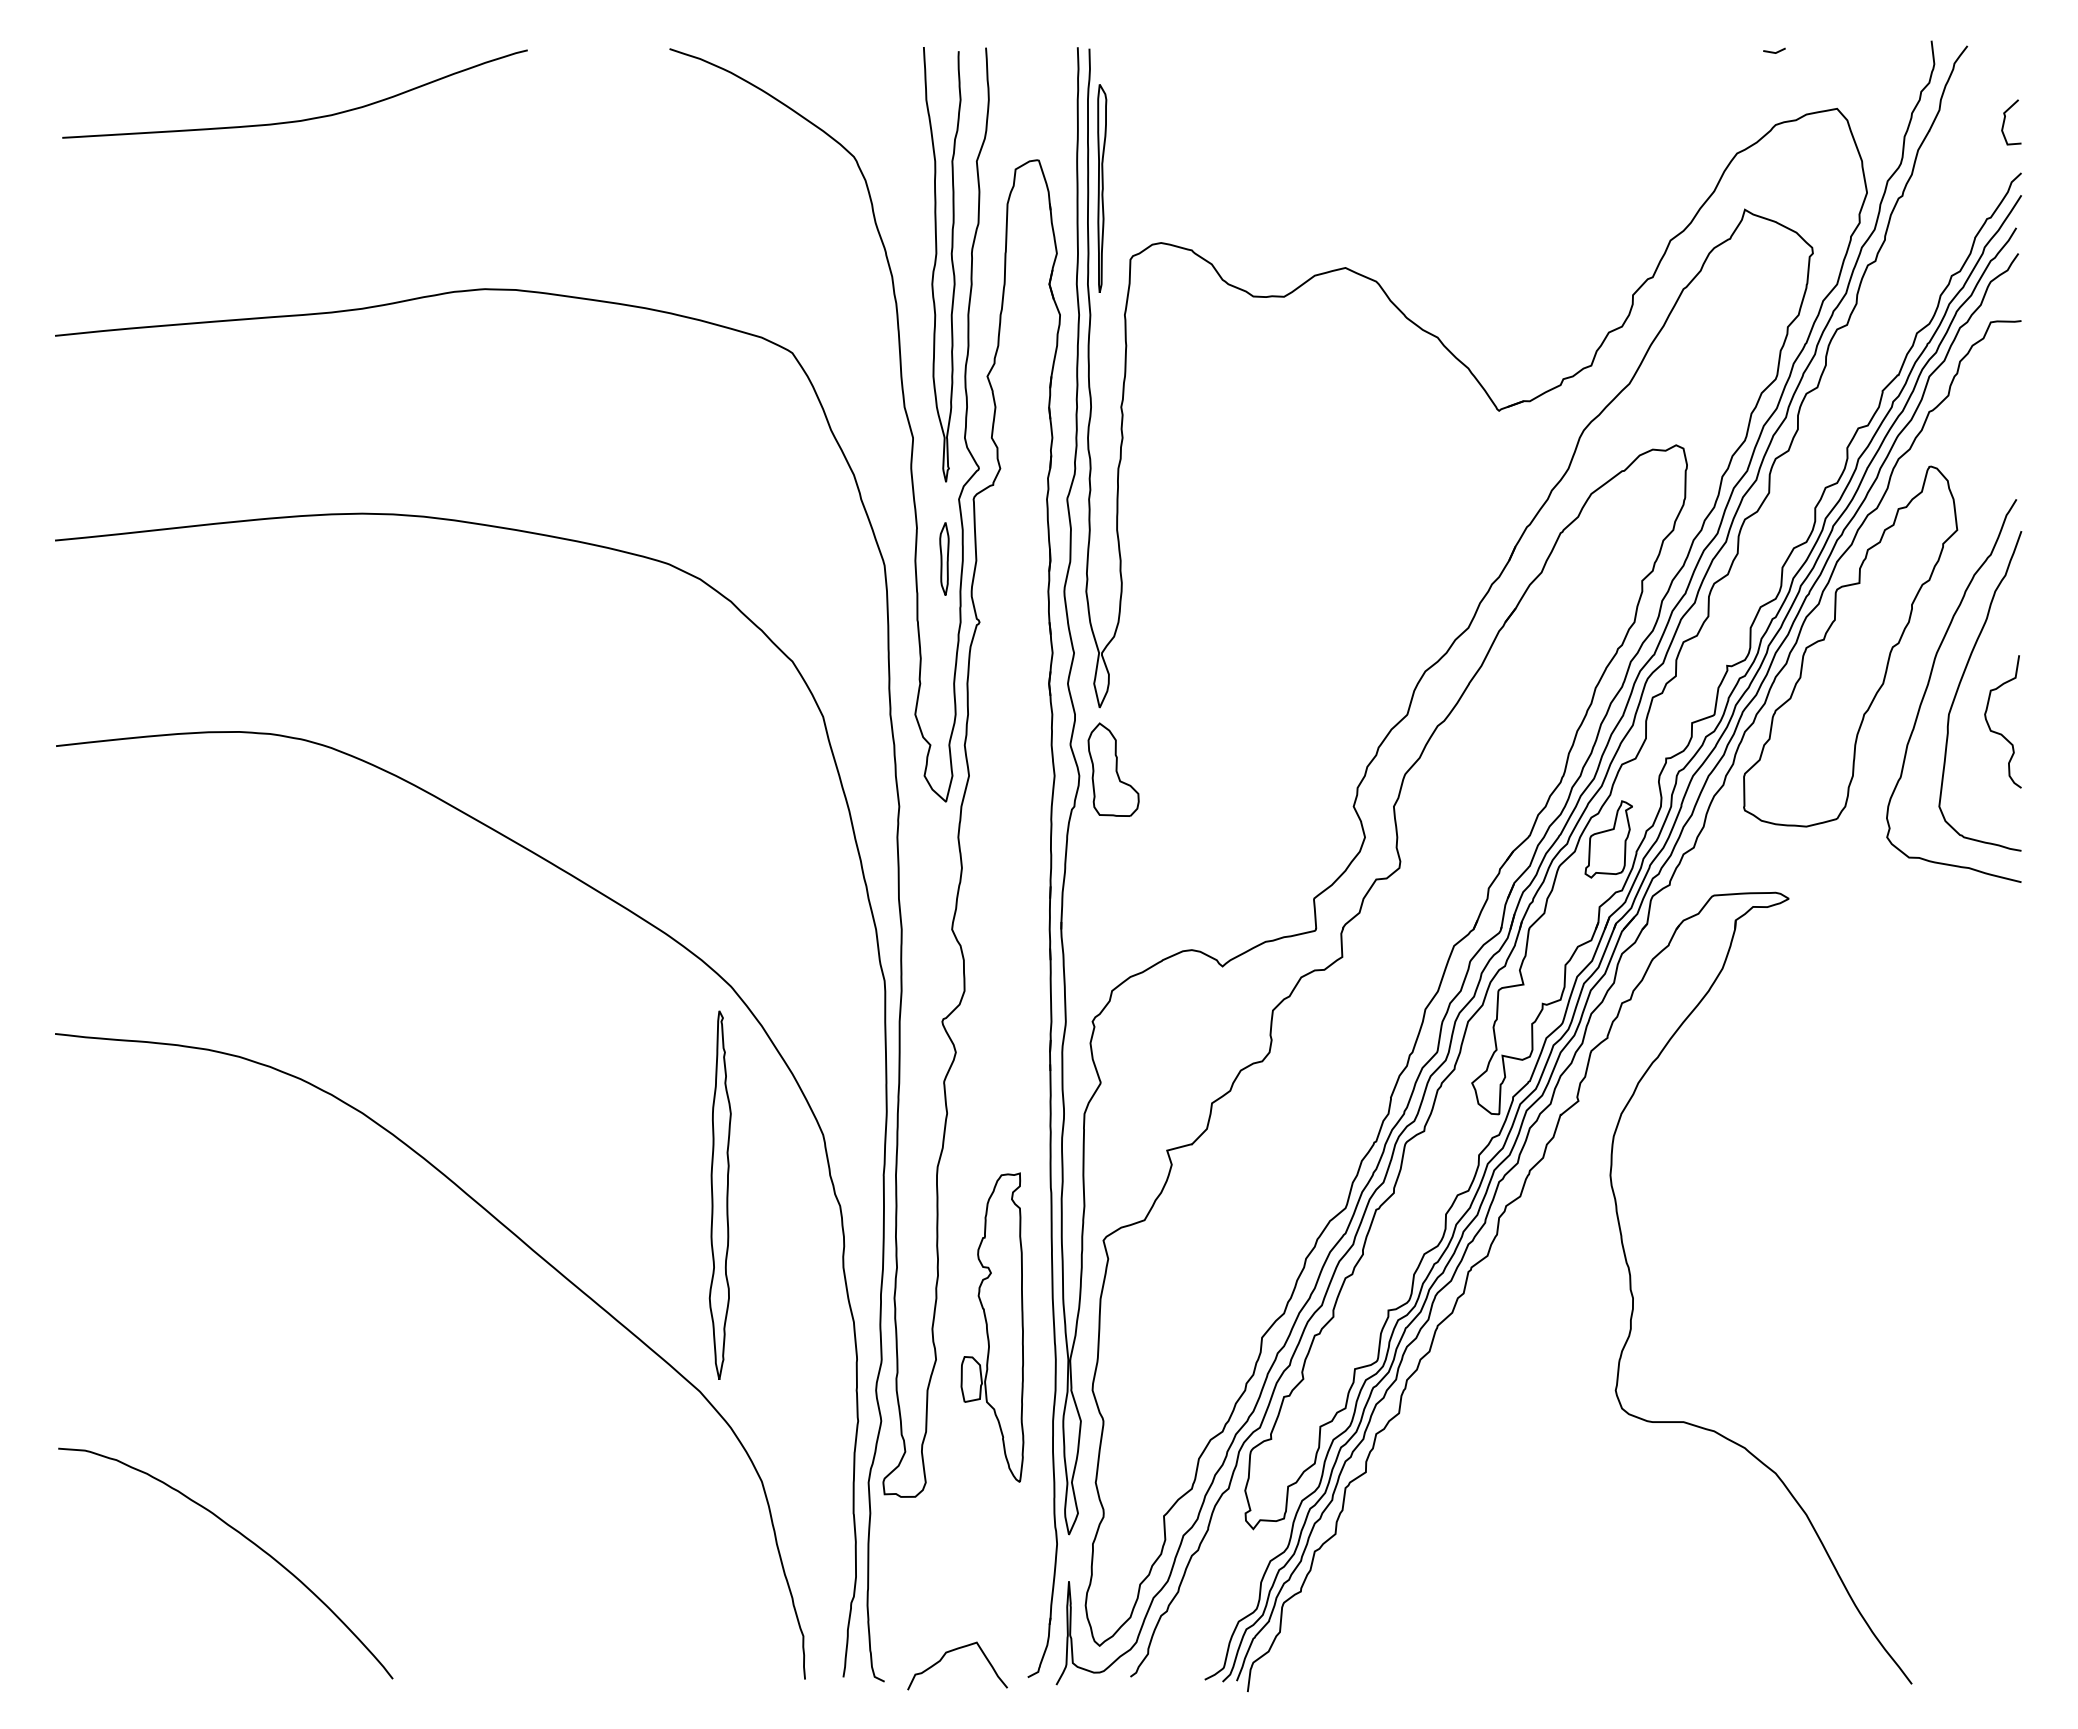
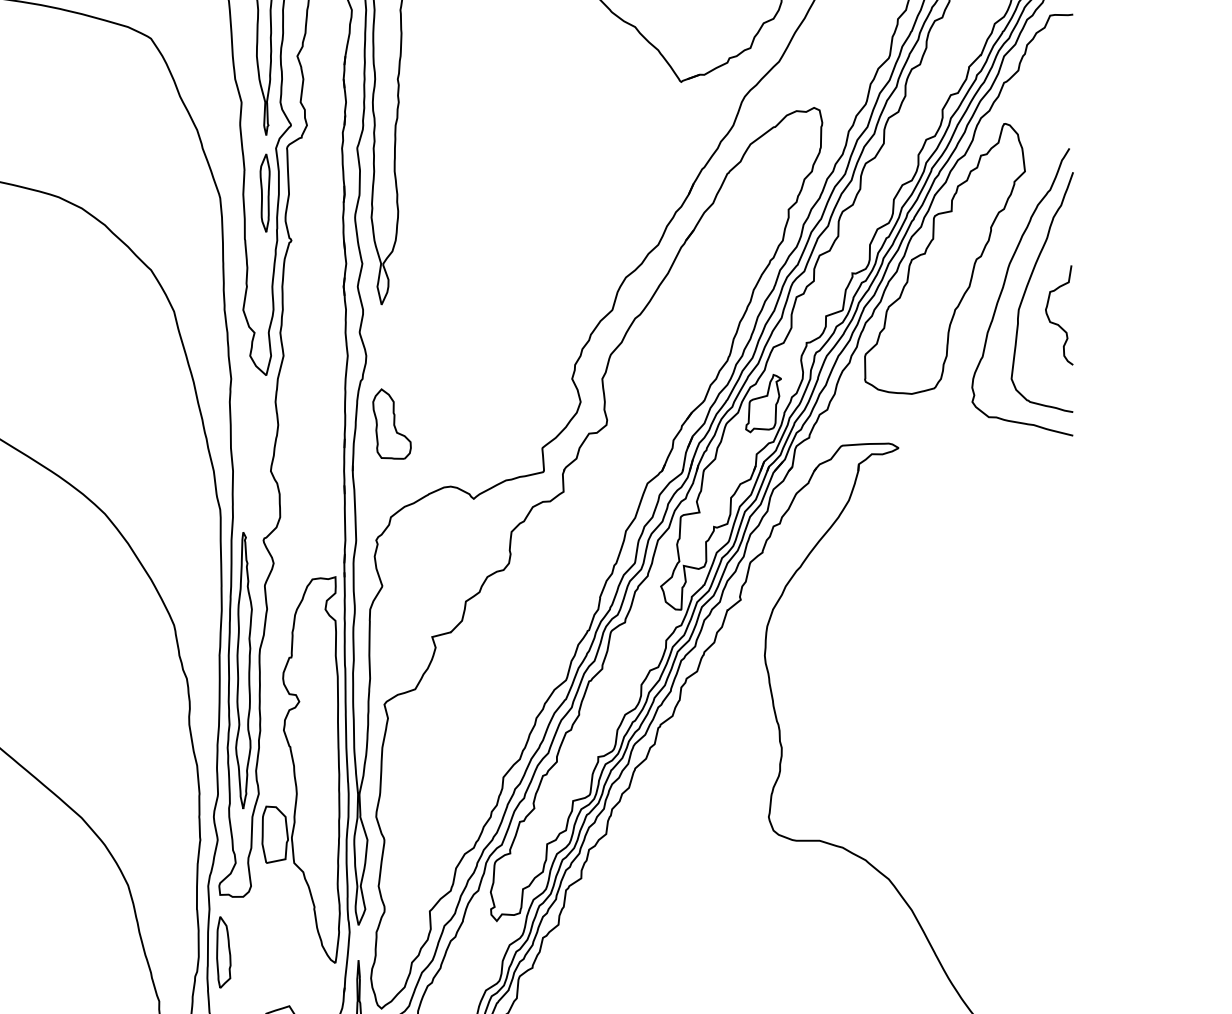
part: (944, 558) -> (265, 192), size x1.43
part: (1113, 769) -> (391, 423), moved
part: (719, 1194) -> (243, 669), moved
part: (992, 1327) -> (301, 769), size x1.67
part: (889, 1570) -> (223, 952), added

